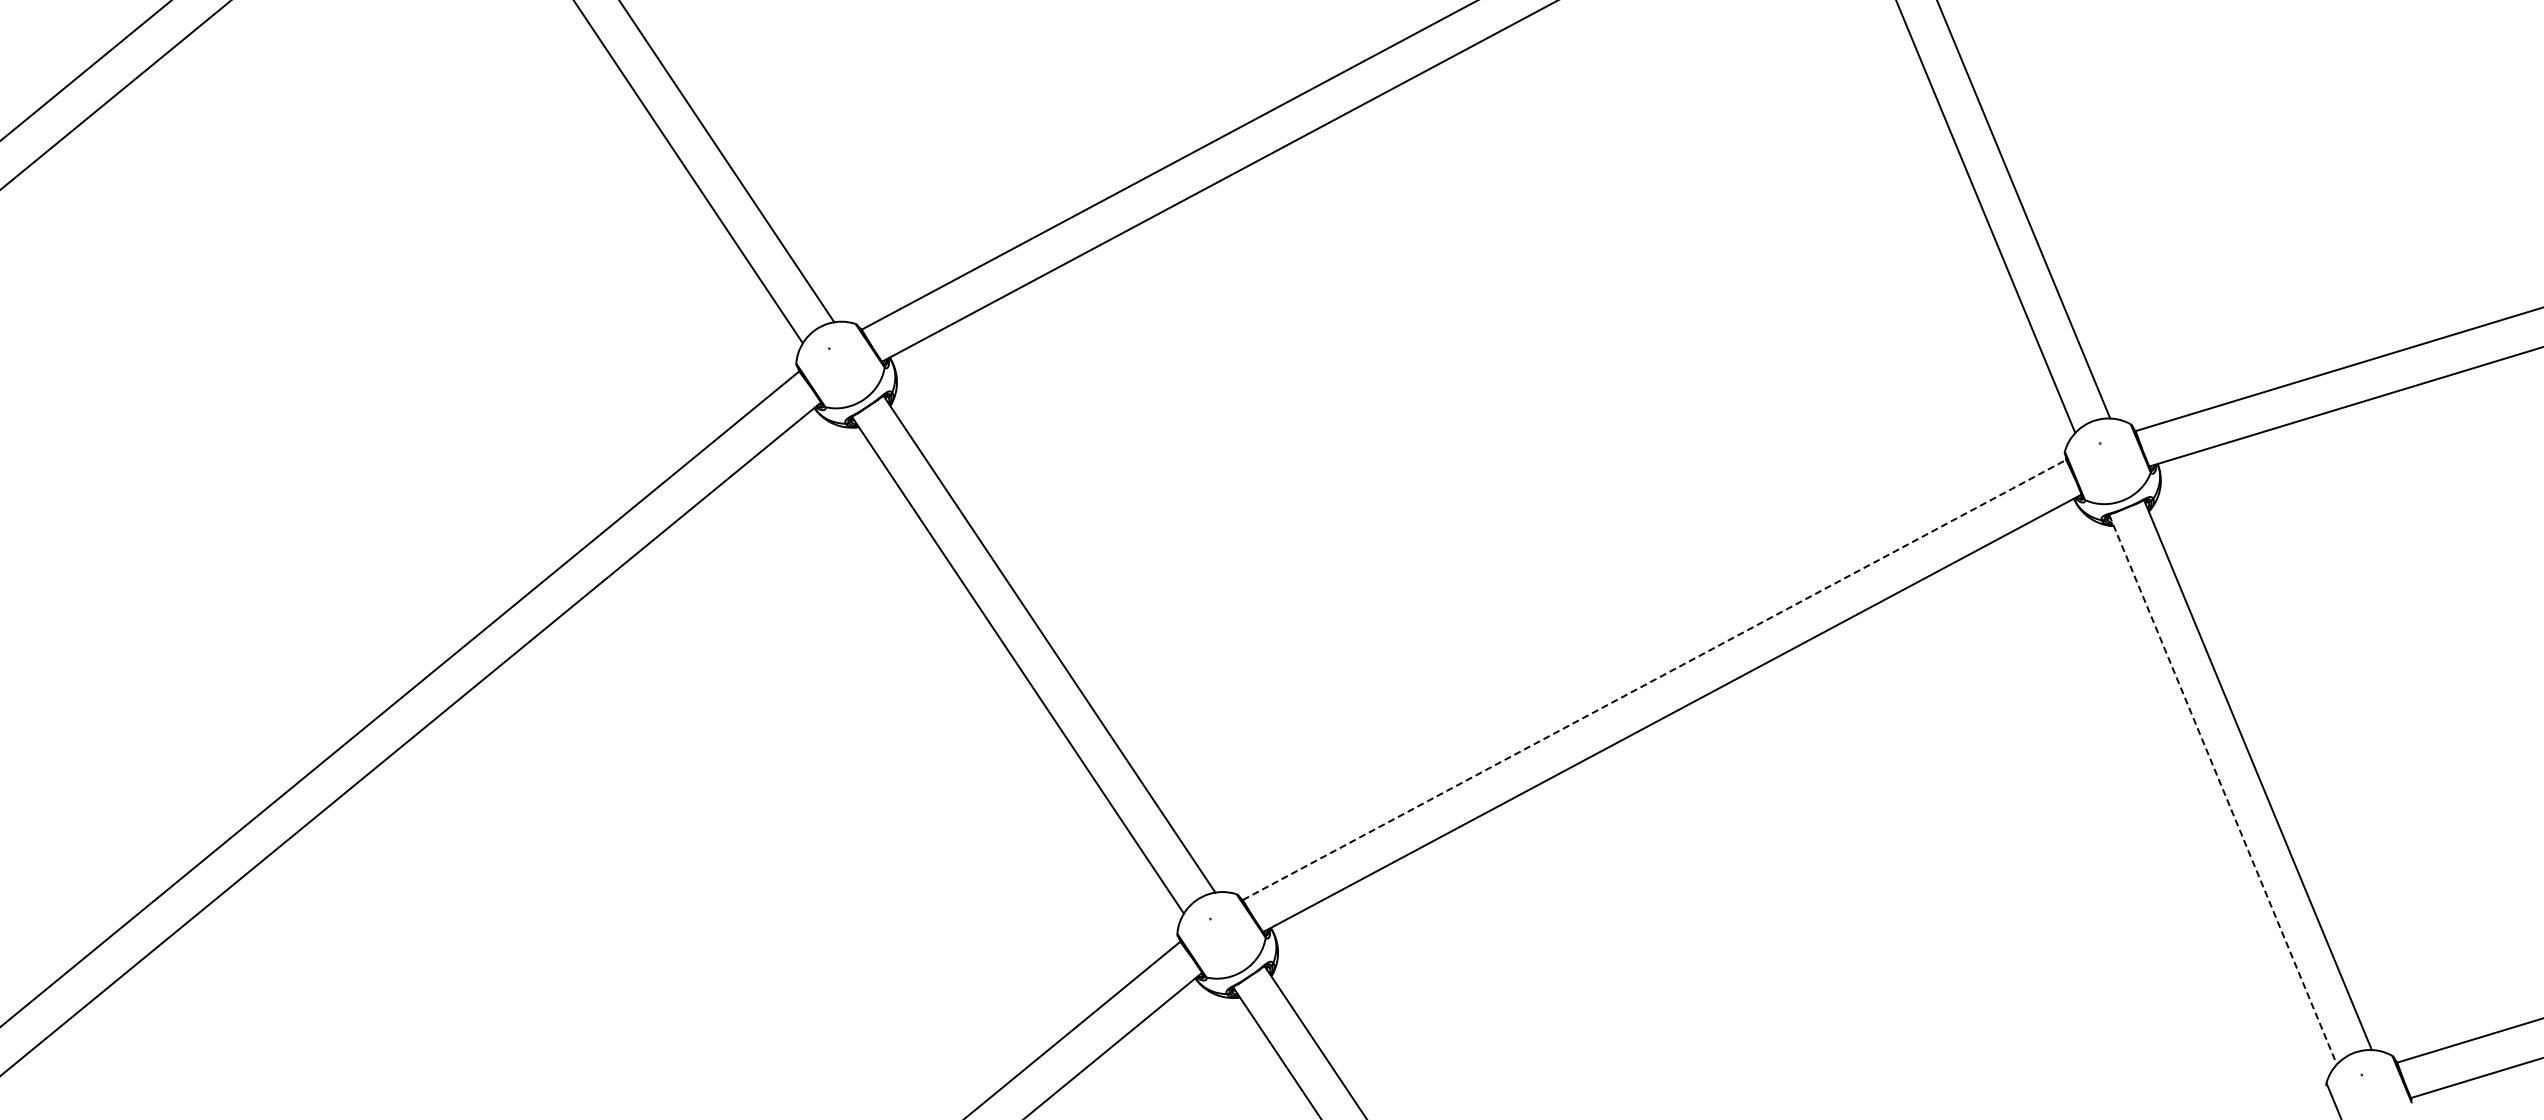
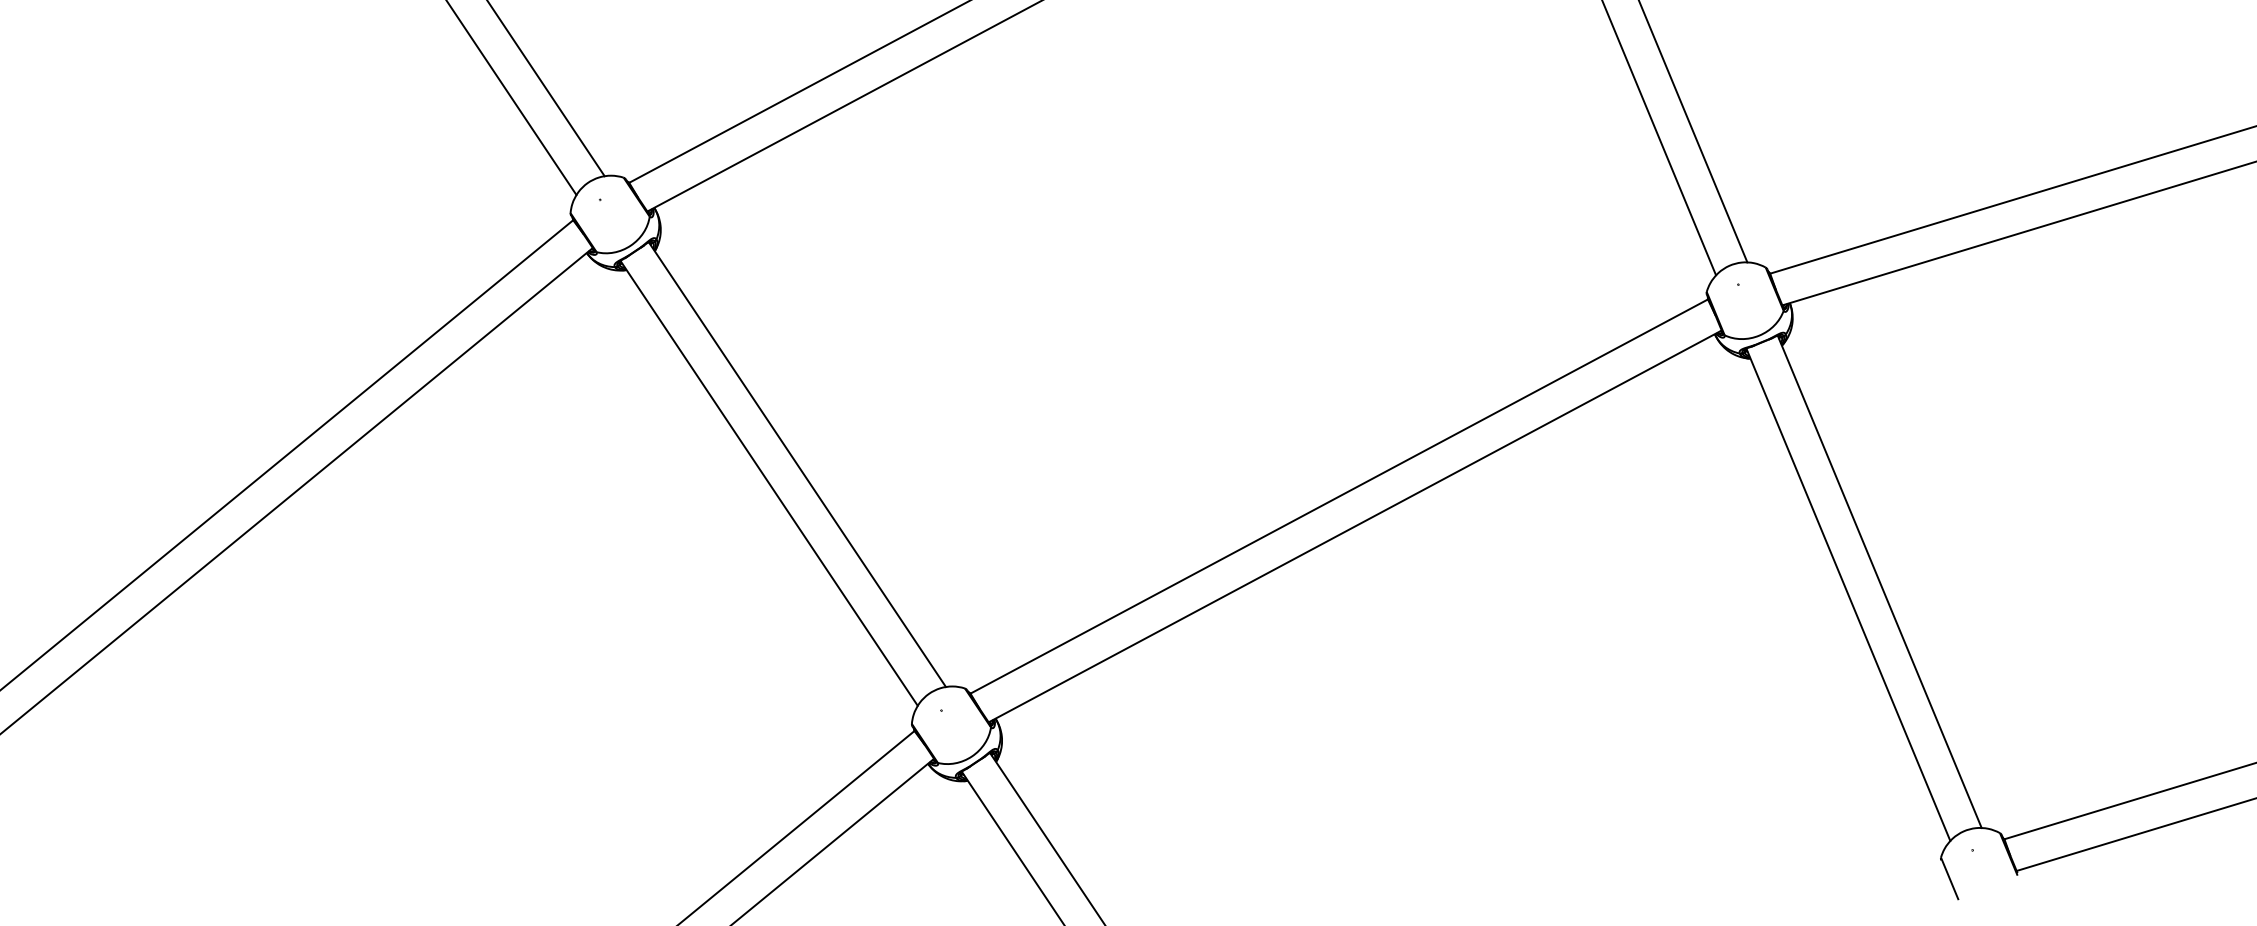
line: (1654, 679) -> (1339, 496), dashed -> solid
line: (2223, 790) -> (1848, 595), dashed -> solid

